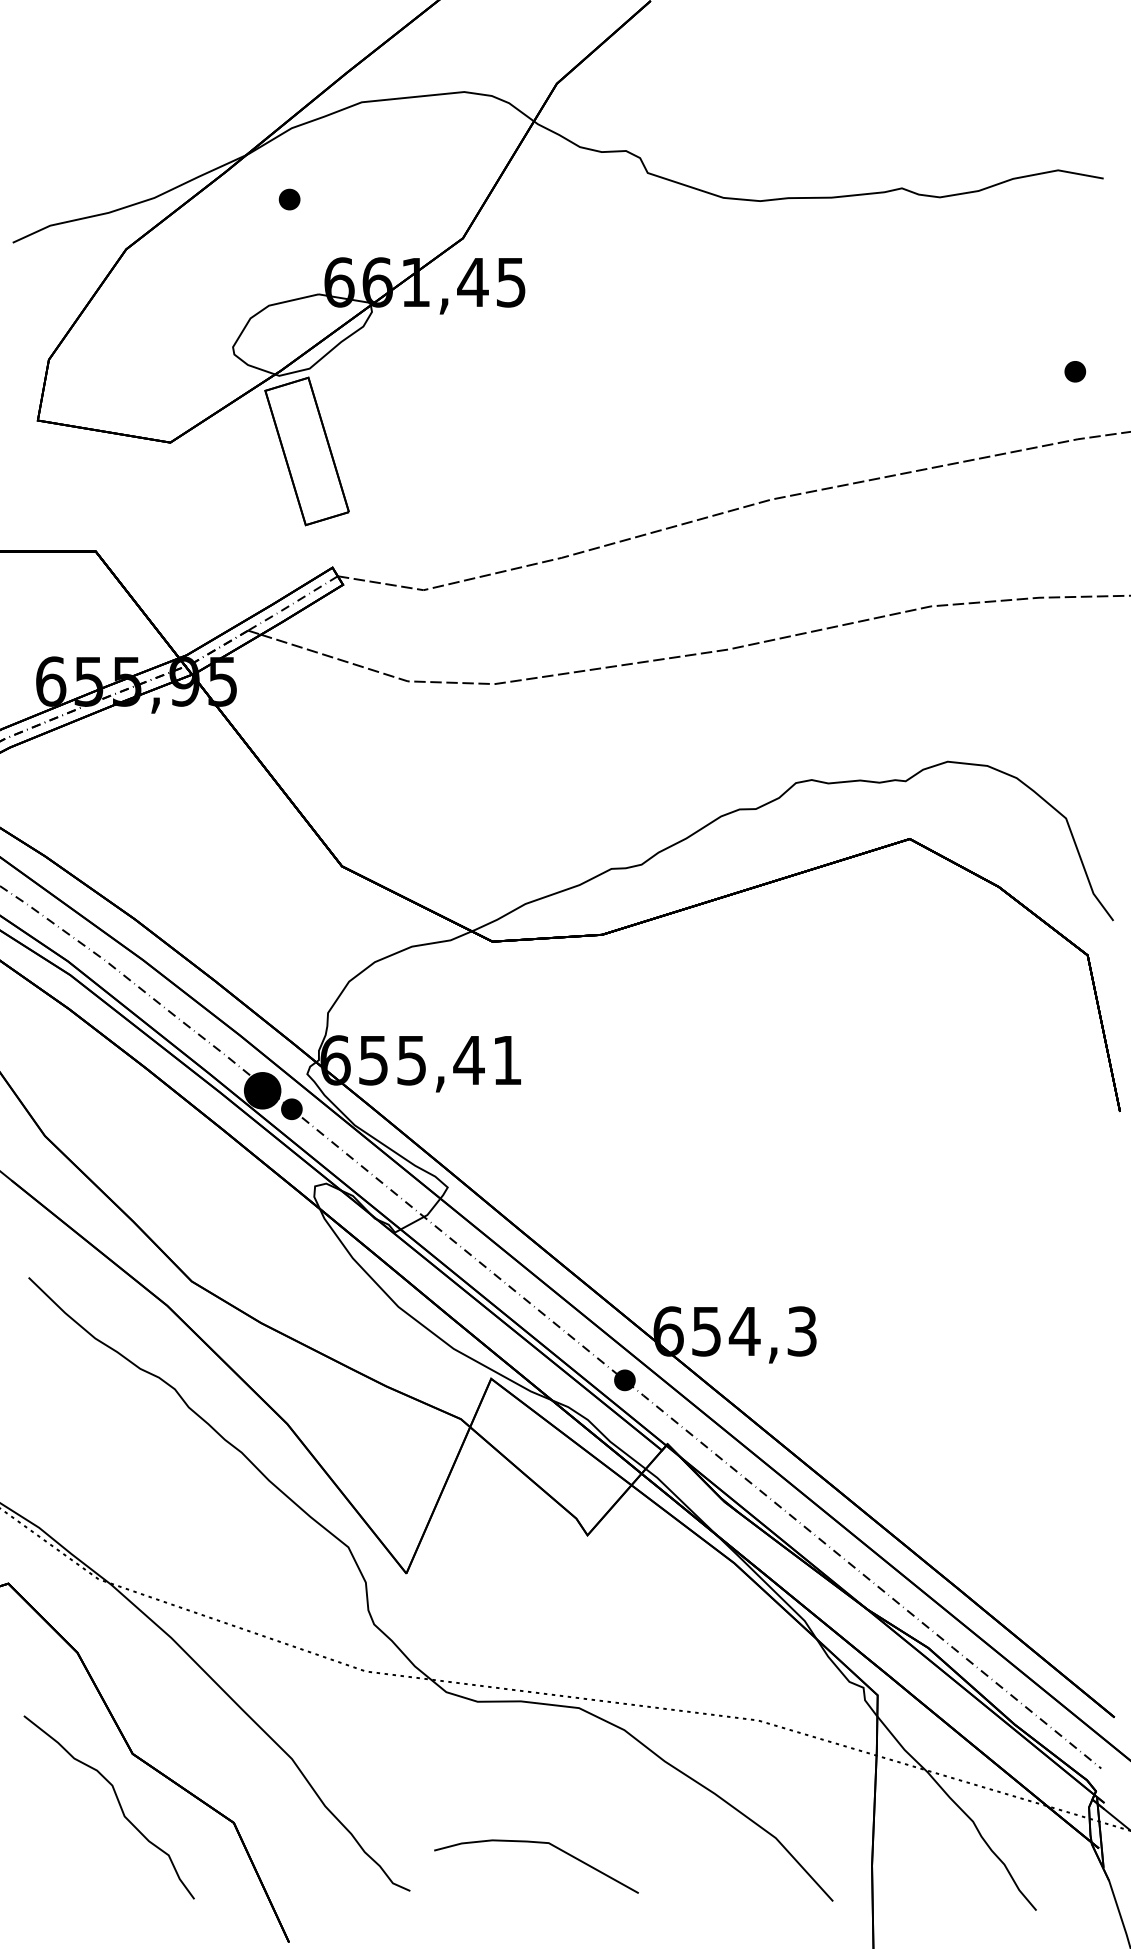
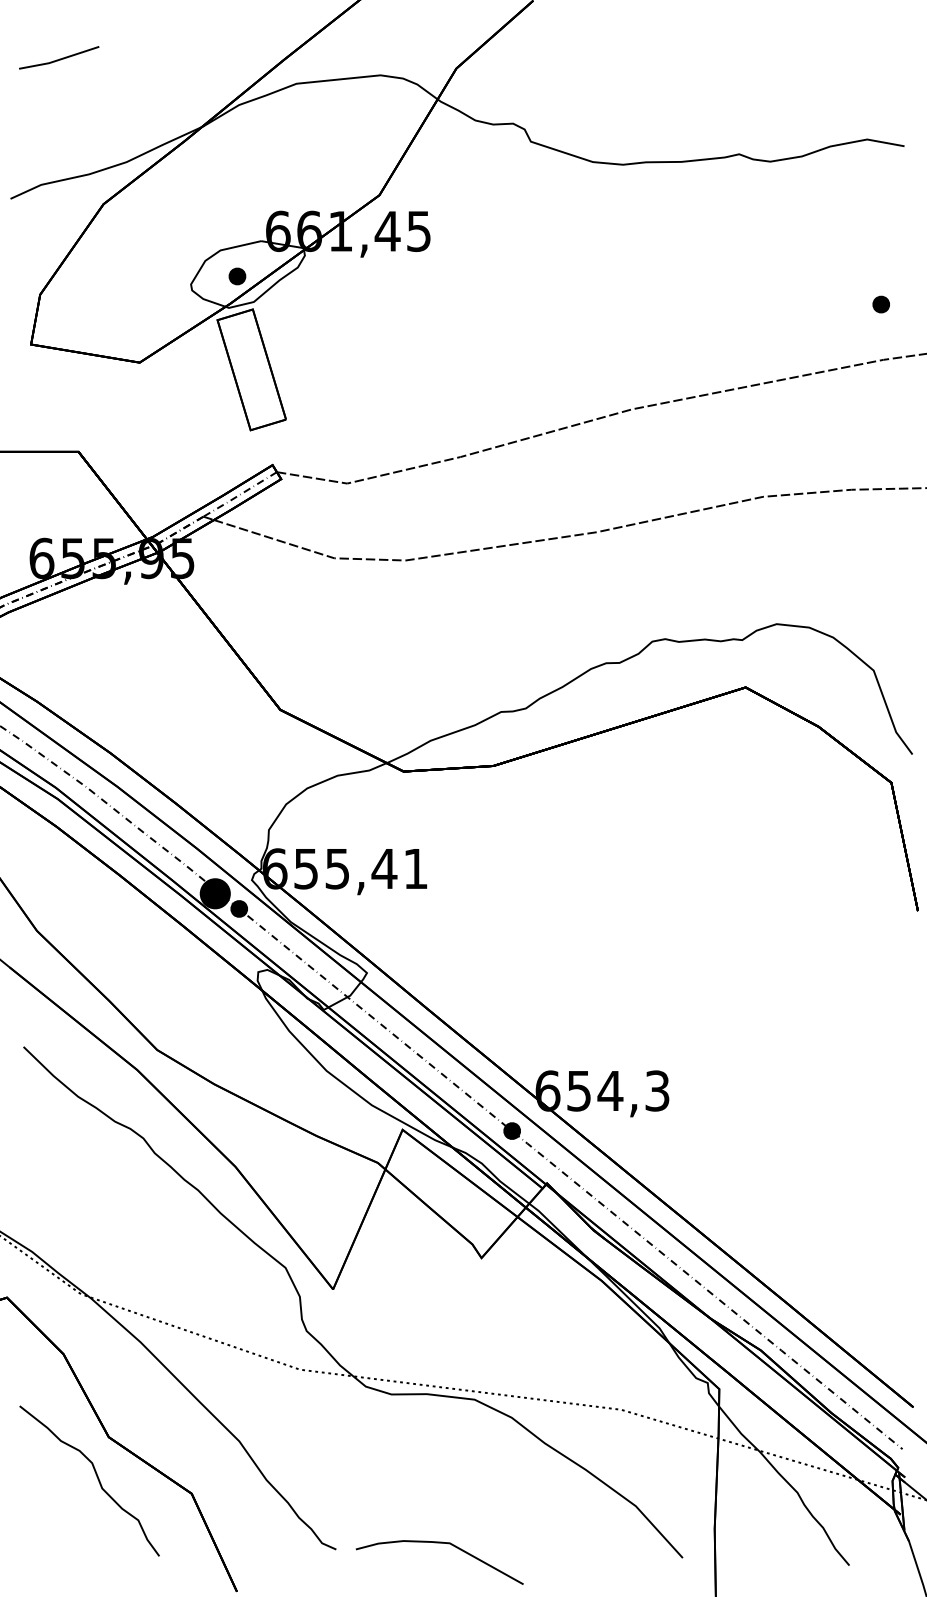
line: (72, 71) -> (59, 58), added
part: (289, 199) -> (237, 276), moved
curve: (536, 1843) -> (439, 1543), moved

